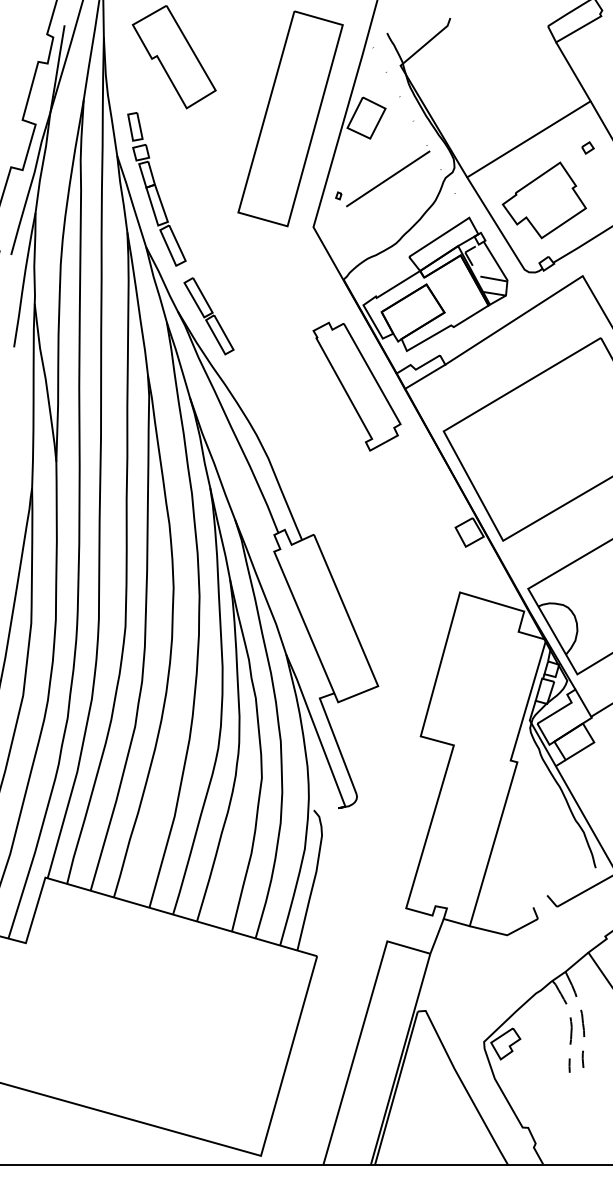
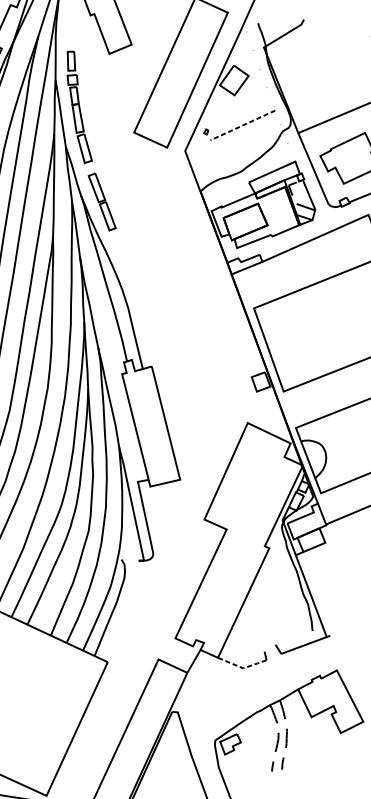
line: (387, 179) -> (242, 125), solid -> dashed
part: (356, 386) -> (197, 267), removed
line: (506, 935) -> (242, 668), solid -> dashed

